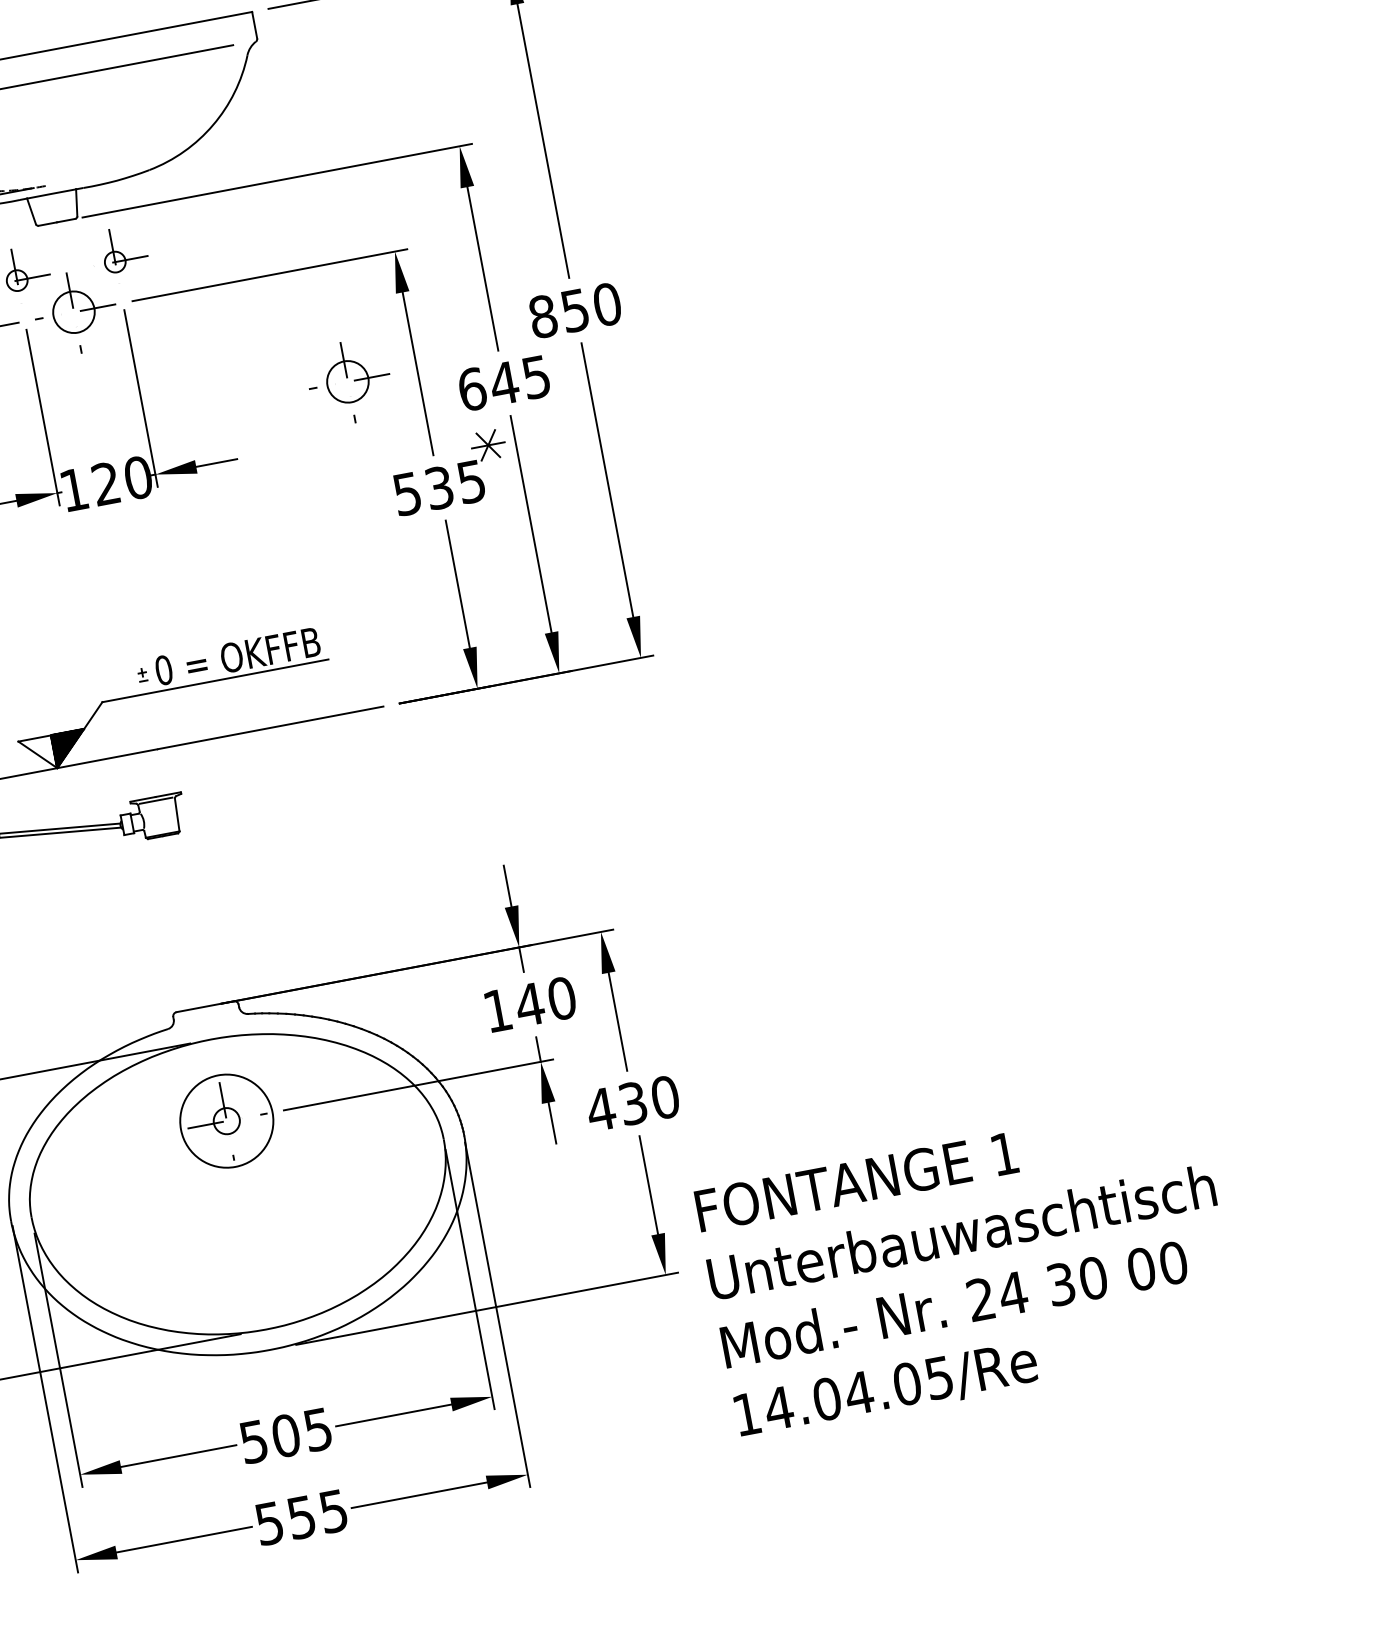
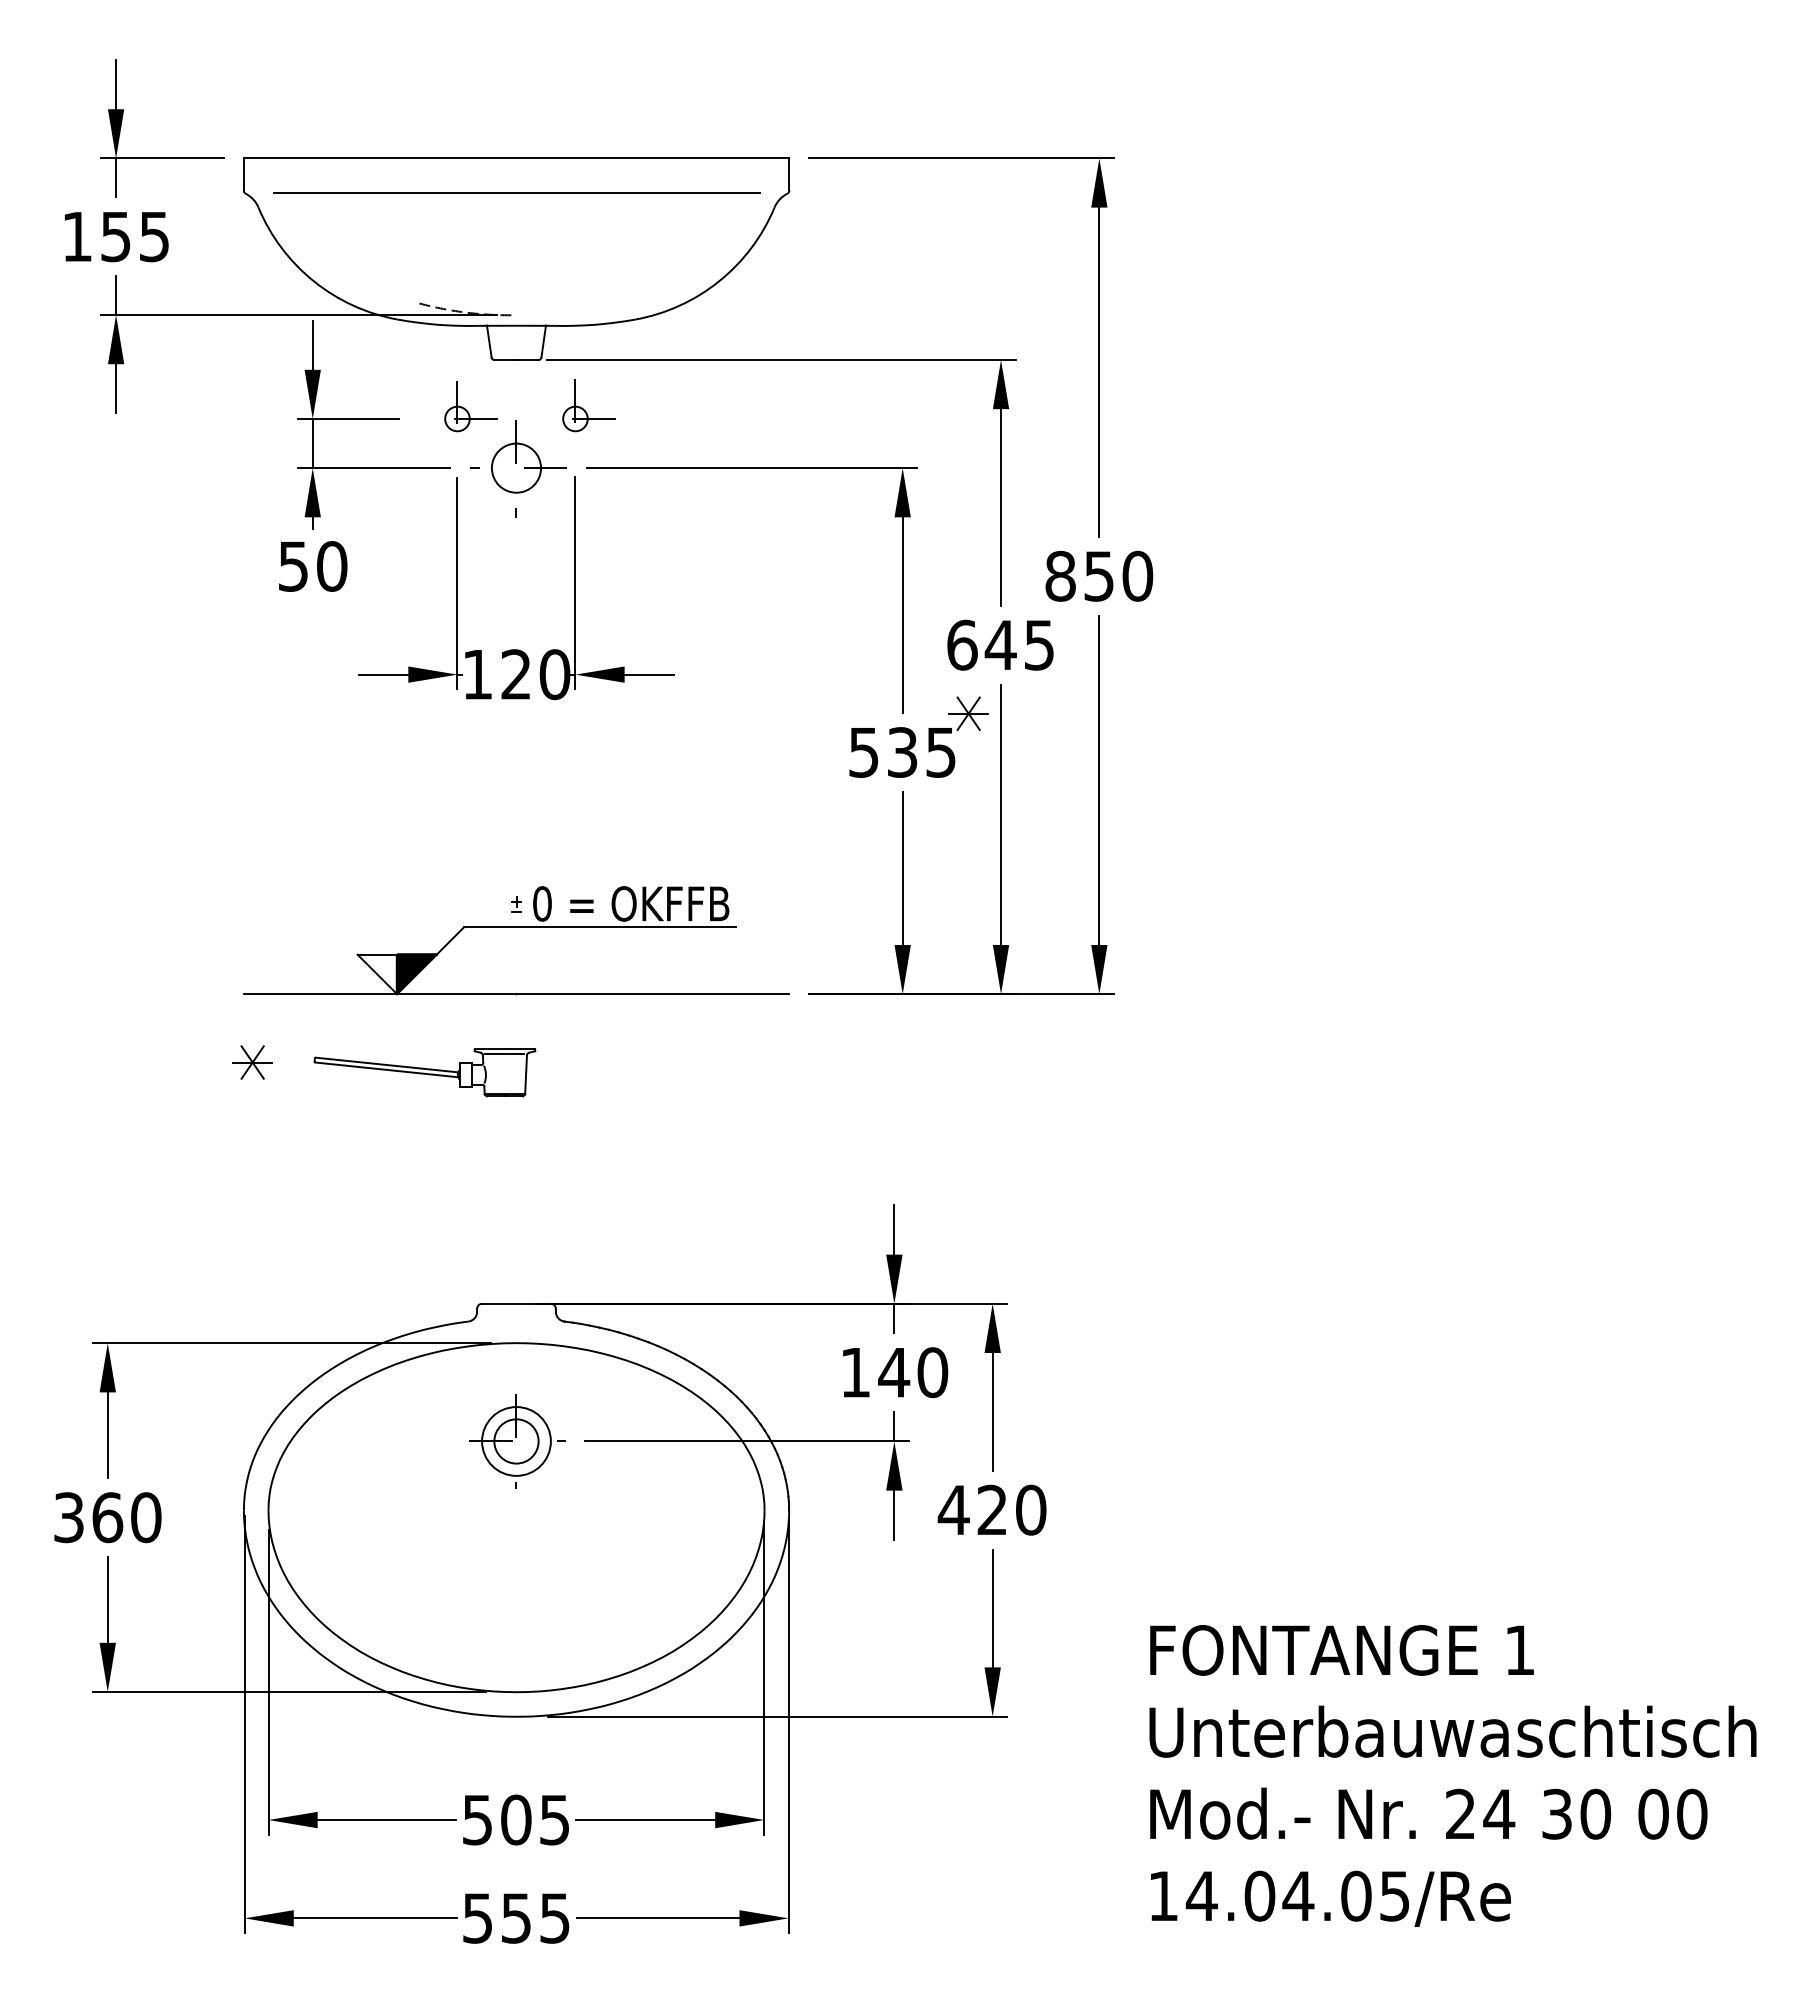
part: (349, 381) -> (821, 609), removed
text: (633, 1103) -> (992, 1510), 430 -> 420
circle: (226, 1121) -> (516, 1441), size x0.62
circle: (226, 1121) -> (516, 1441), size x1.43
text: (968, 1268) -> (1452, 1775), moved

